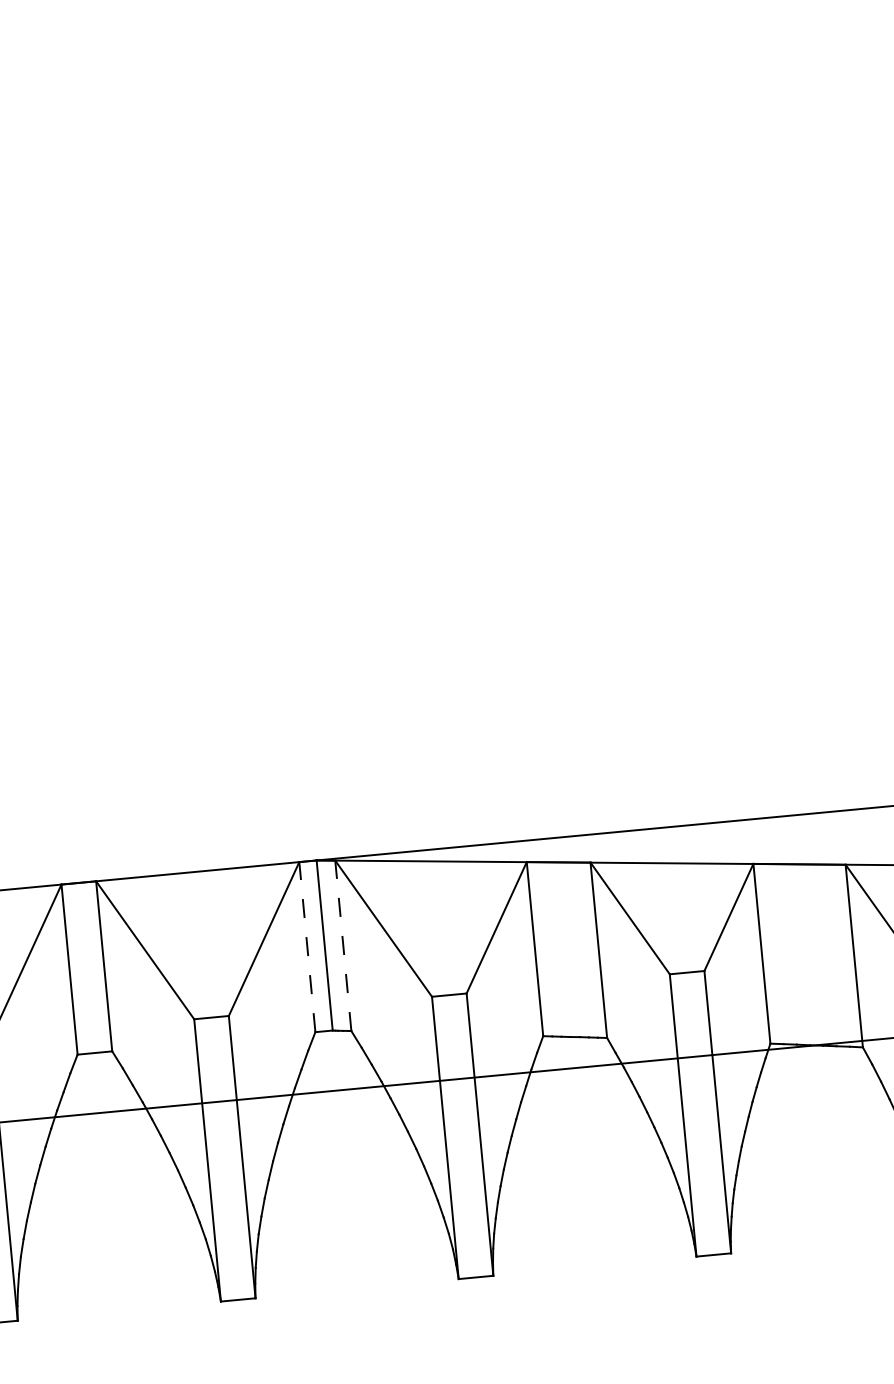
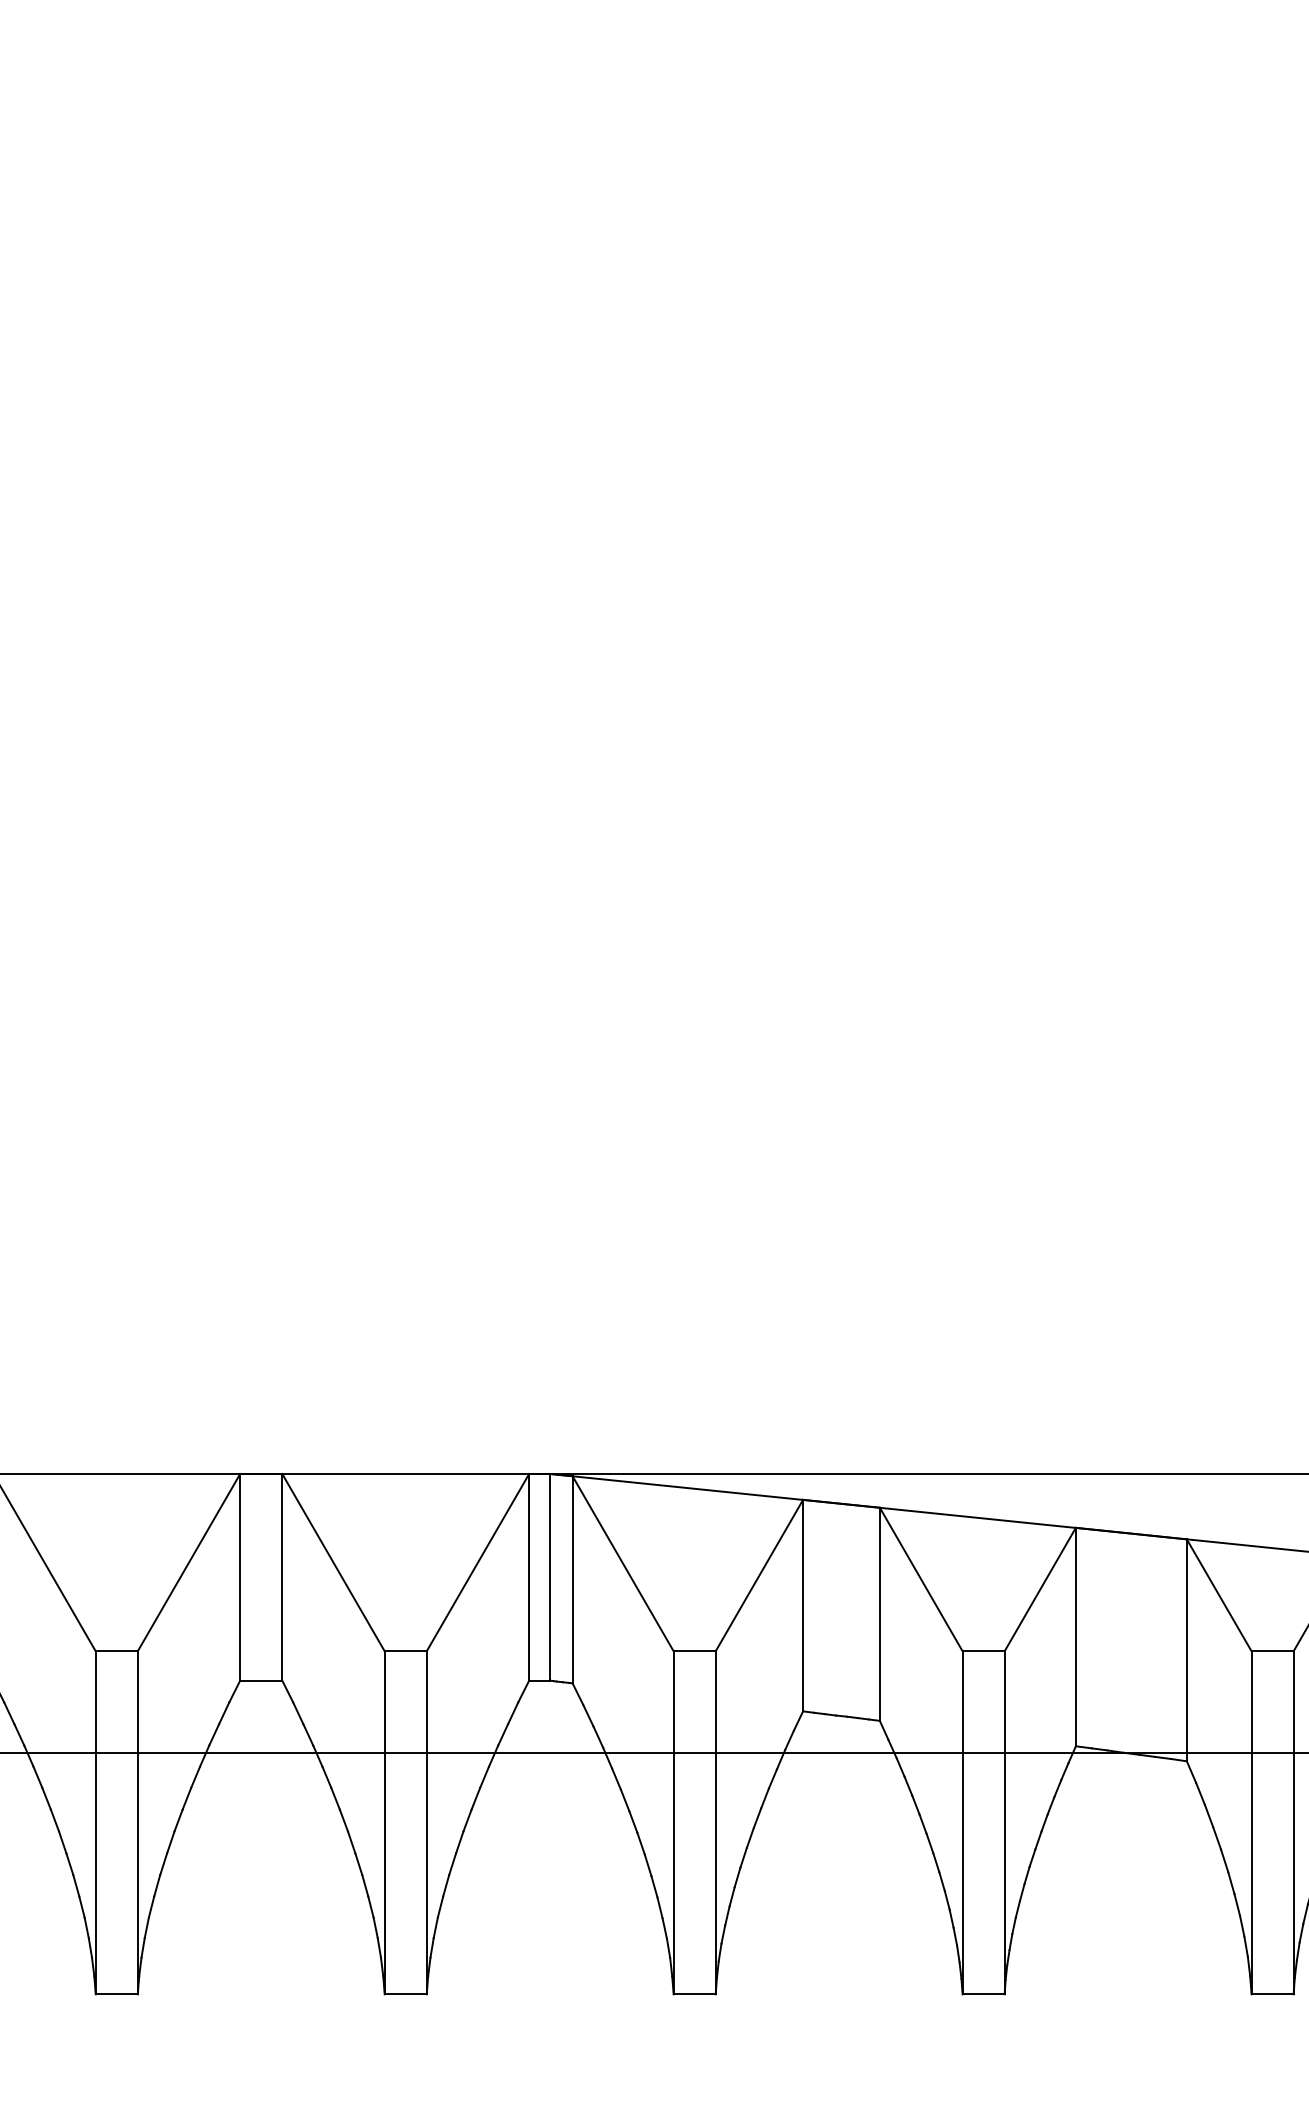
line: (343, 945) -> (572, 1579), dashed -> solid
line: (307, 946) -> (529, 1576), dashed -> solid

